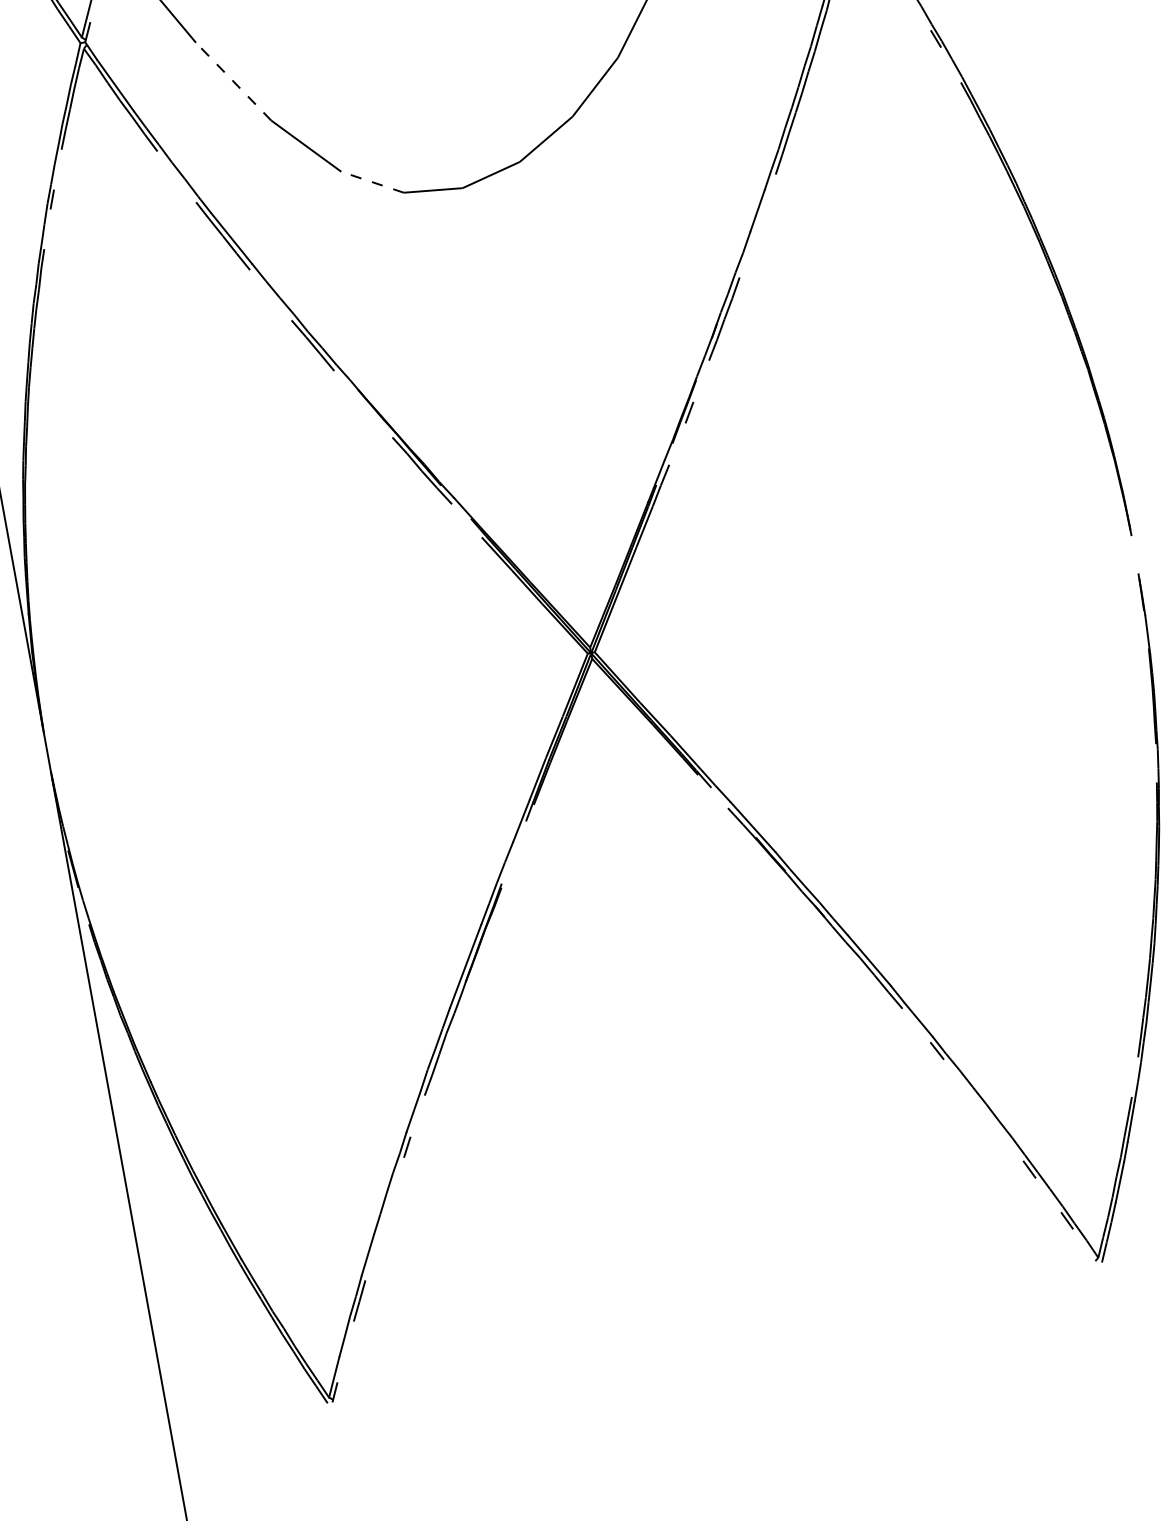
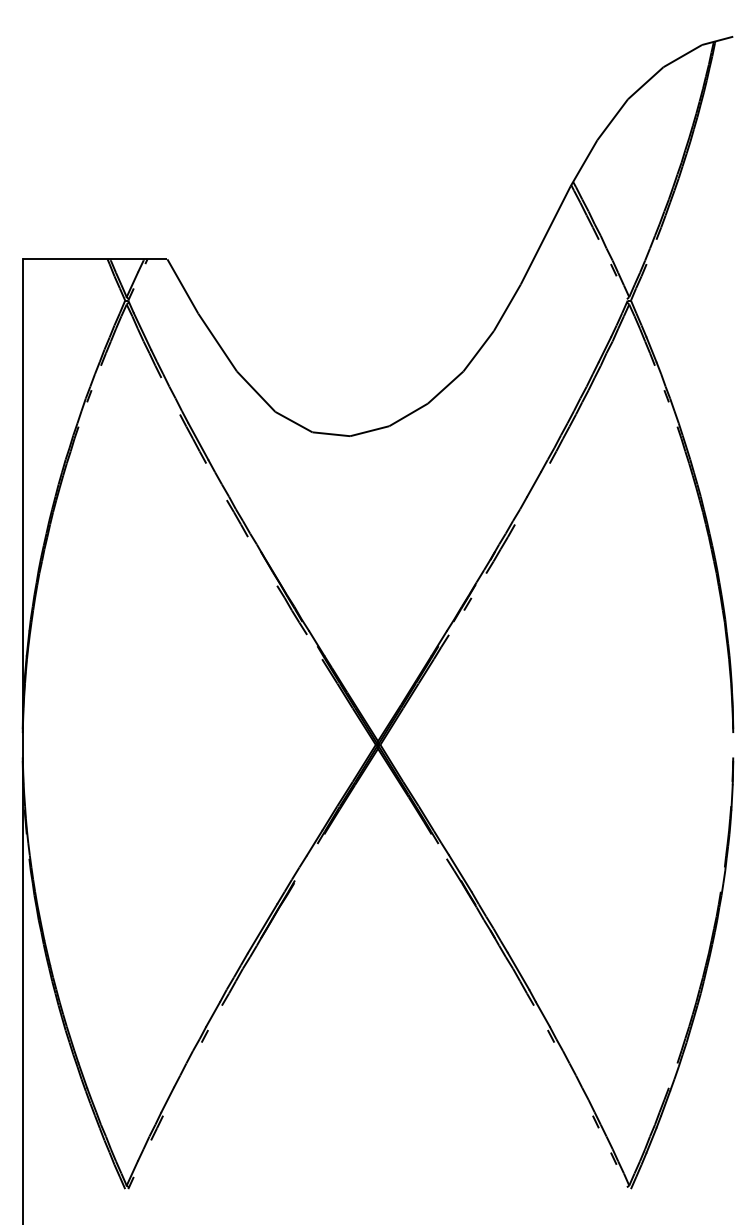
line: (233, 81) -> (217, 342), dashed -> solid
line: (371, 181) -> (293, 421), dashed -> solid

